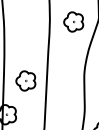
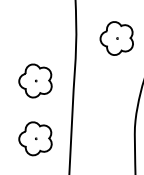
part: (25, 46) -> (34, 80), added

